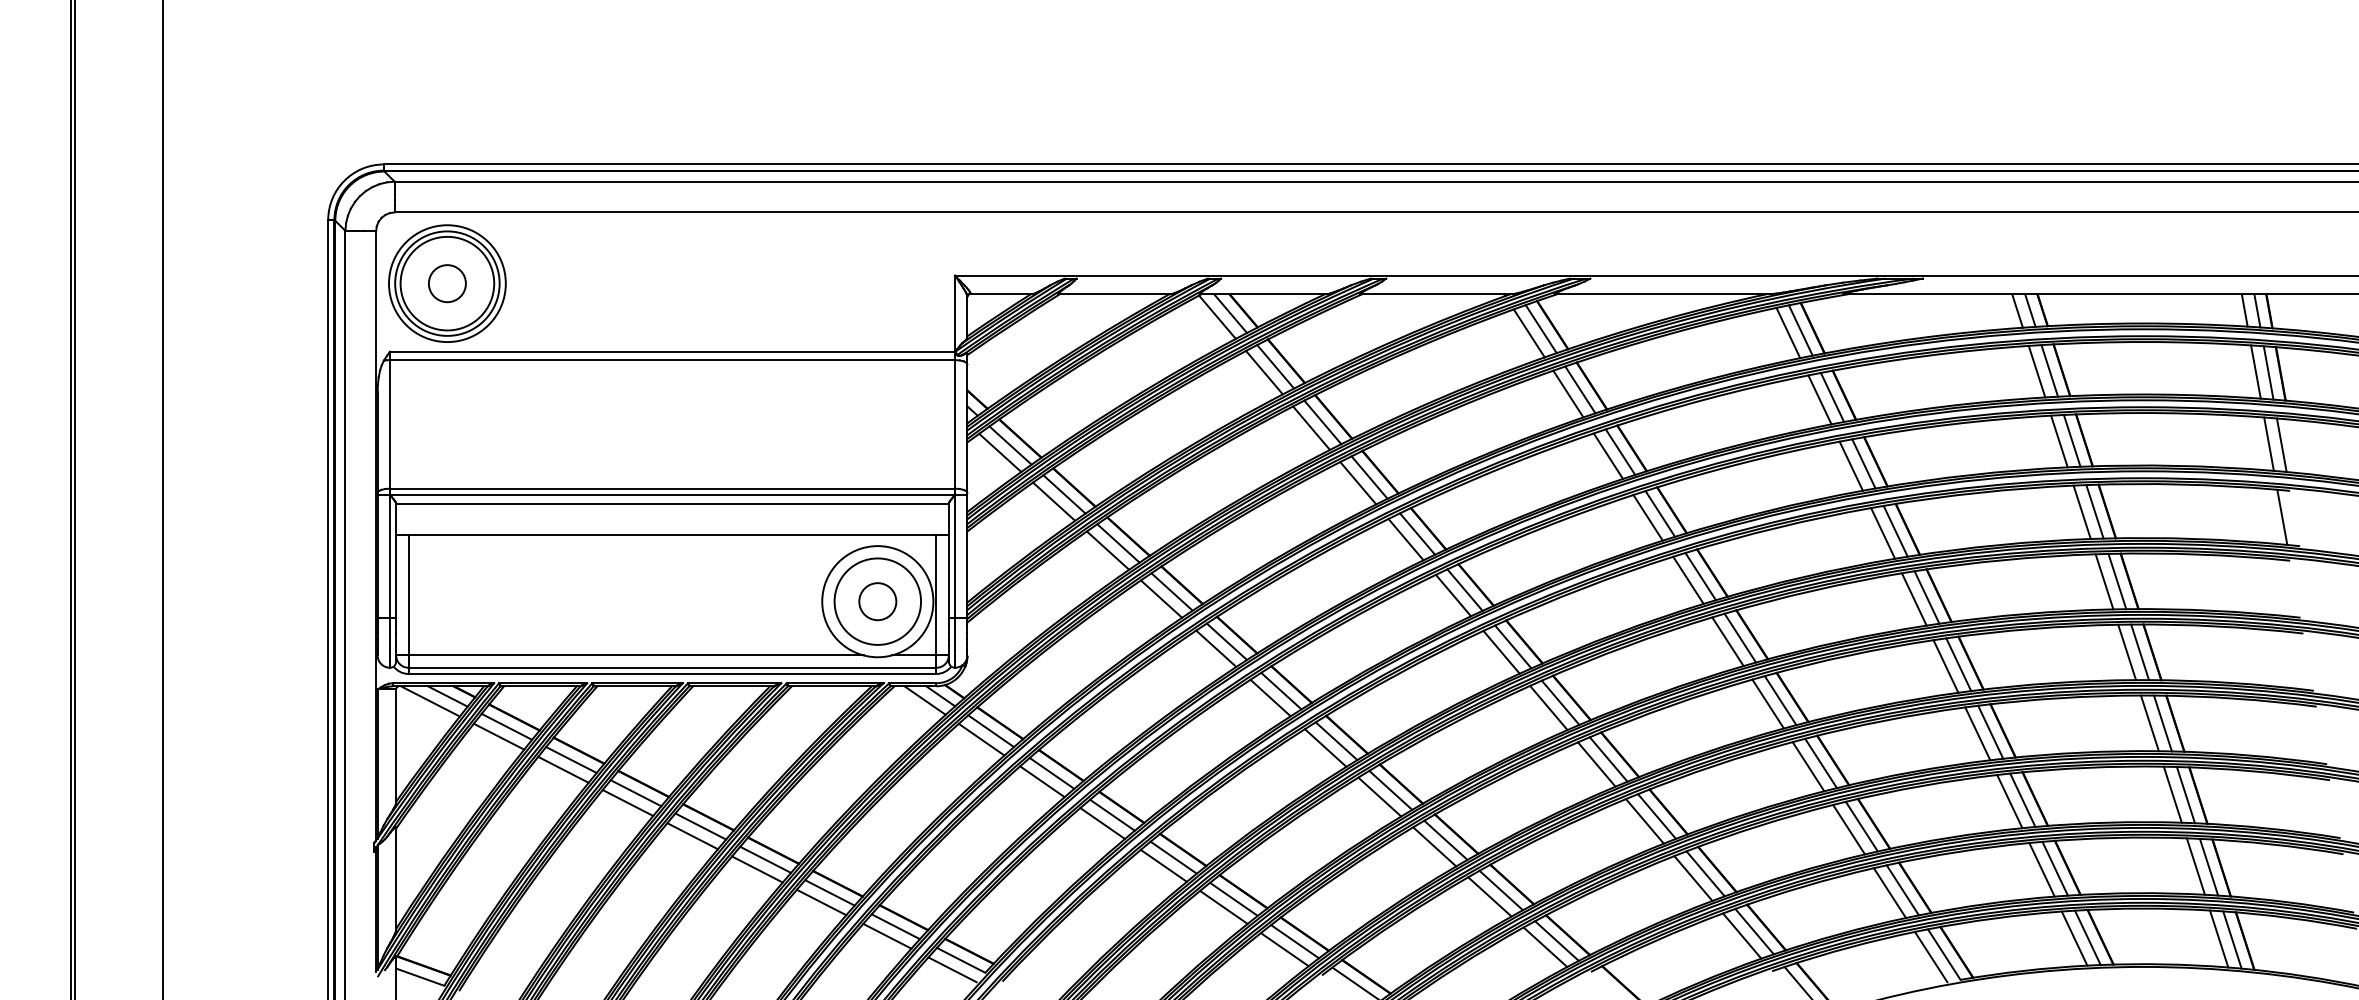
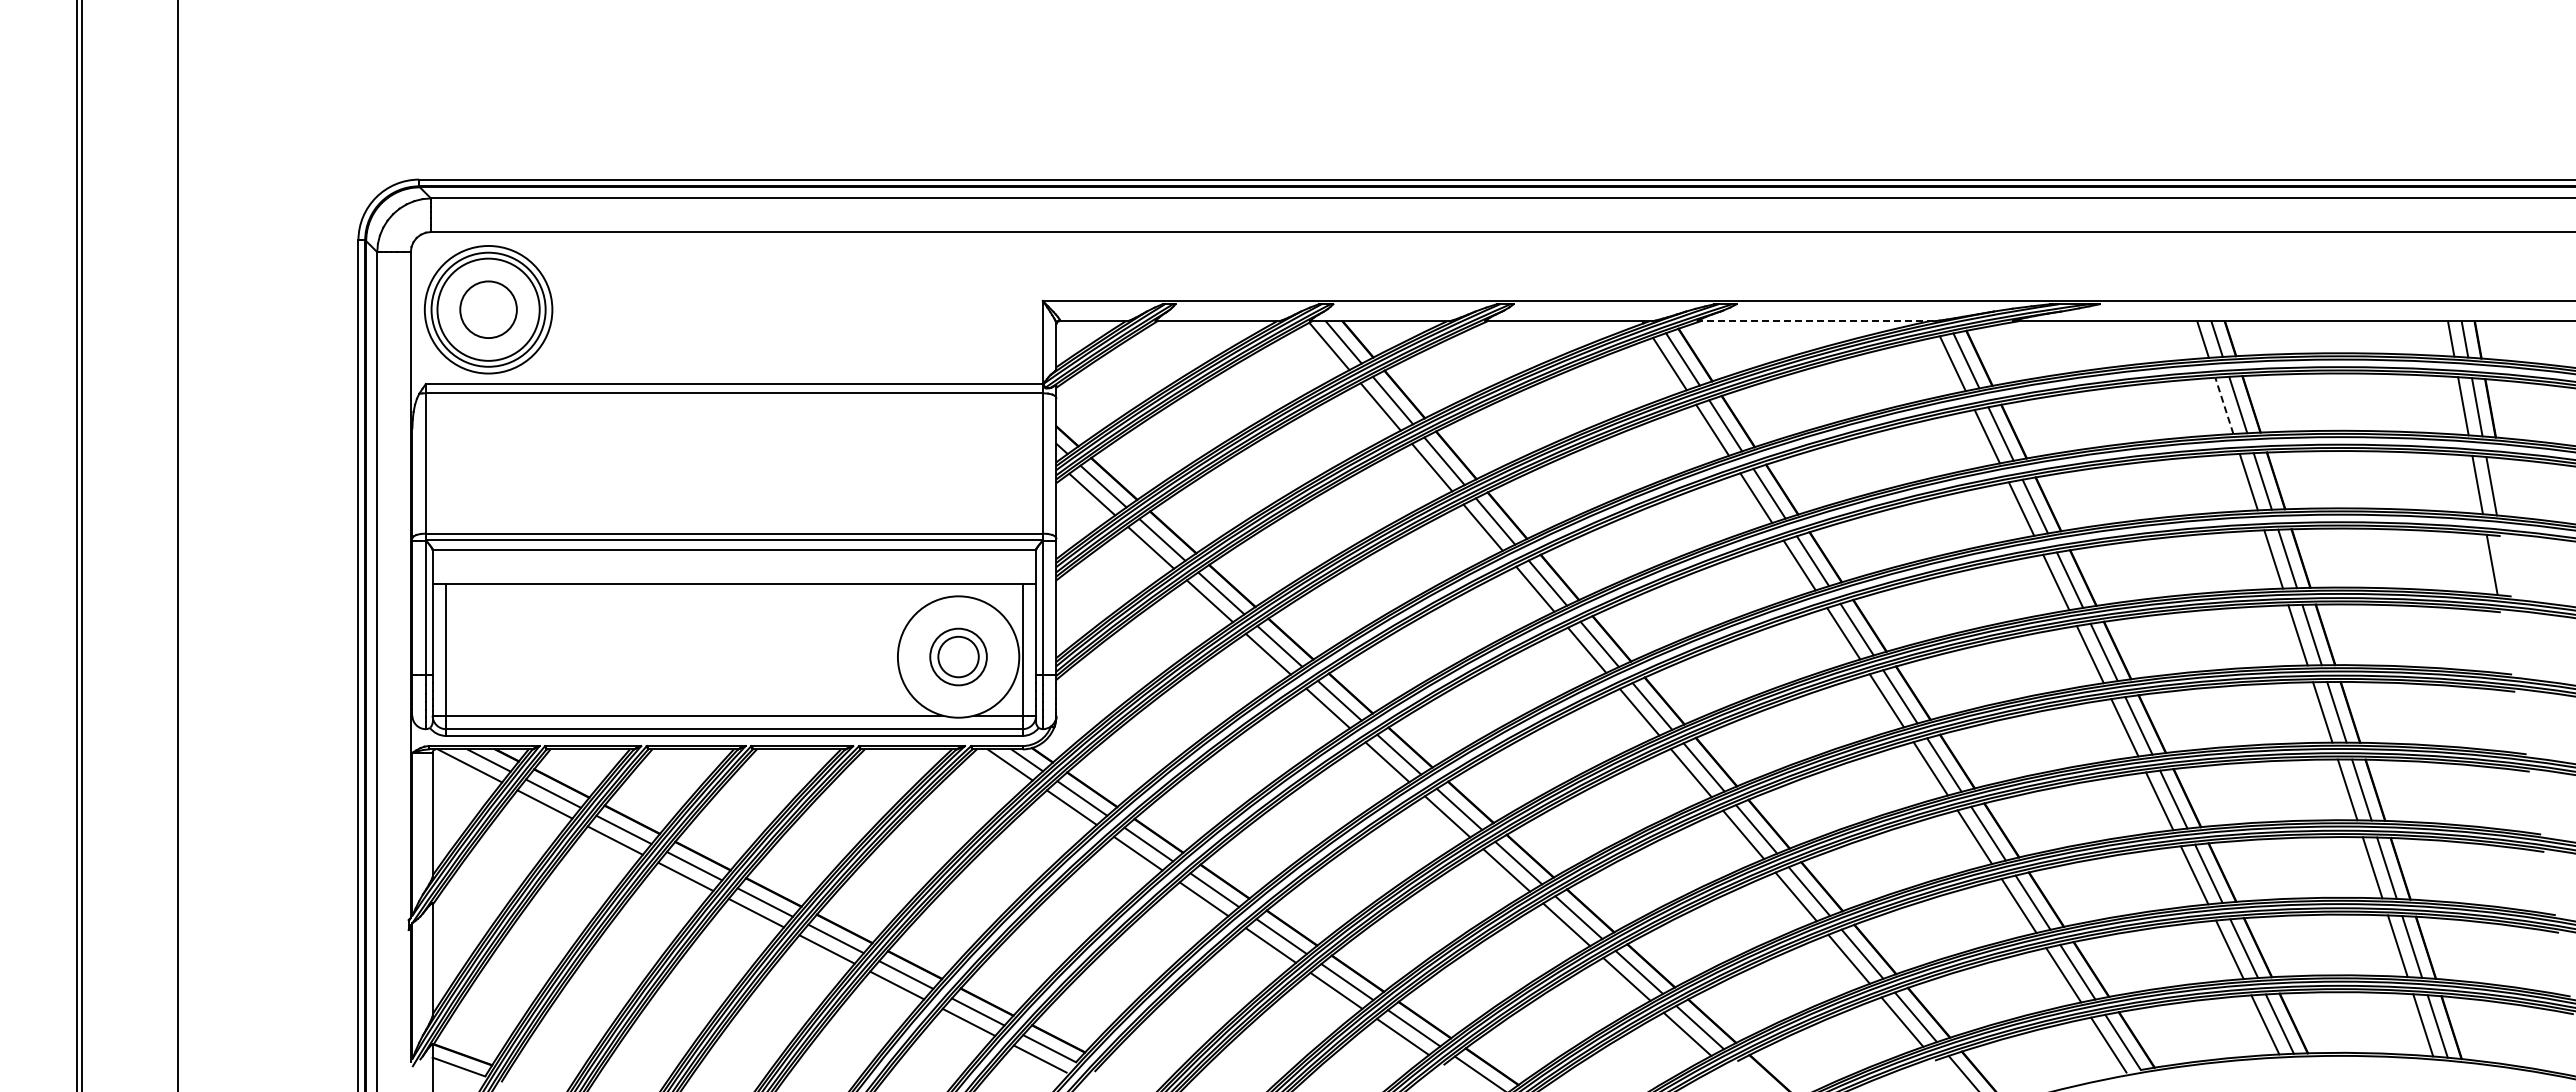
circle: (447, 283) -> (488, 309), size x1.4
line: (1662, 294) -> (1815, 321), solid -> dashed
line: (2037, 371) -> (2224, 405), solid -> dashed
circle: (877, 601) -> (958, 656), size x0.6

